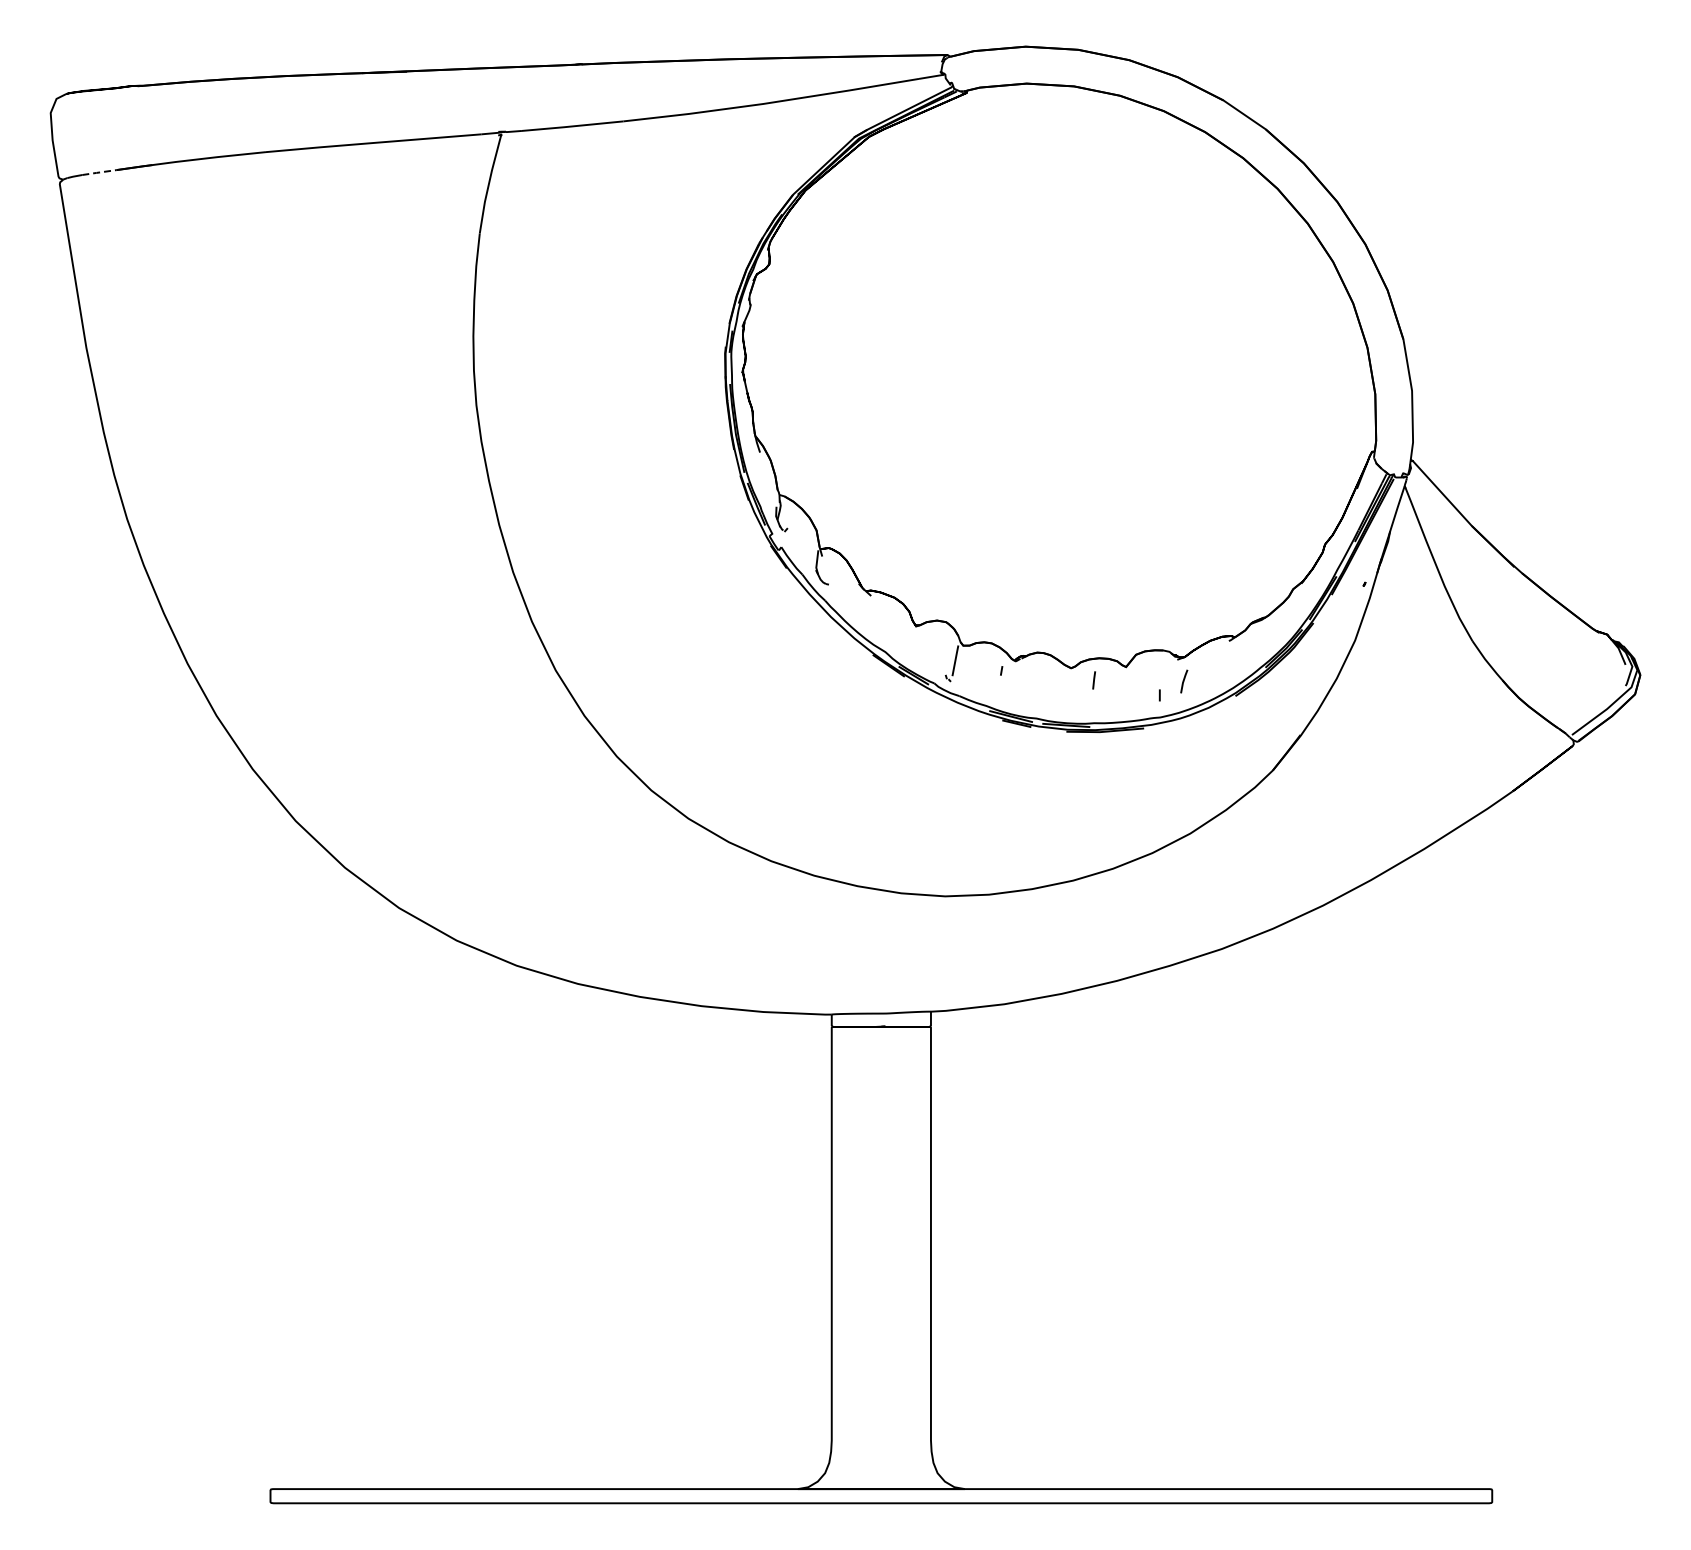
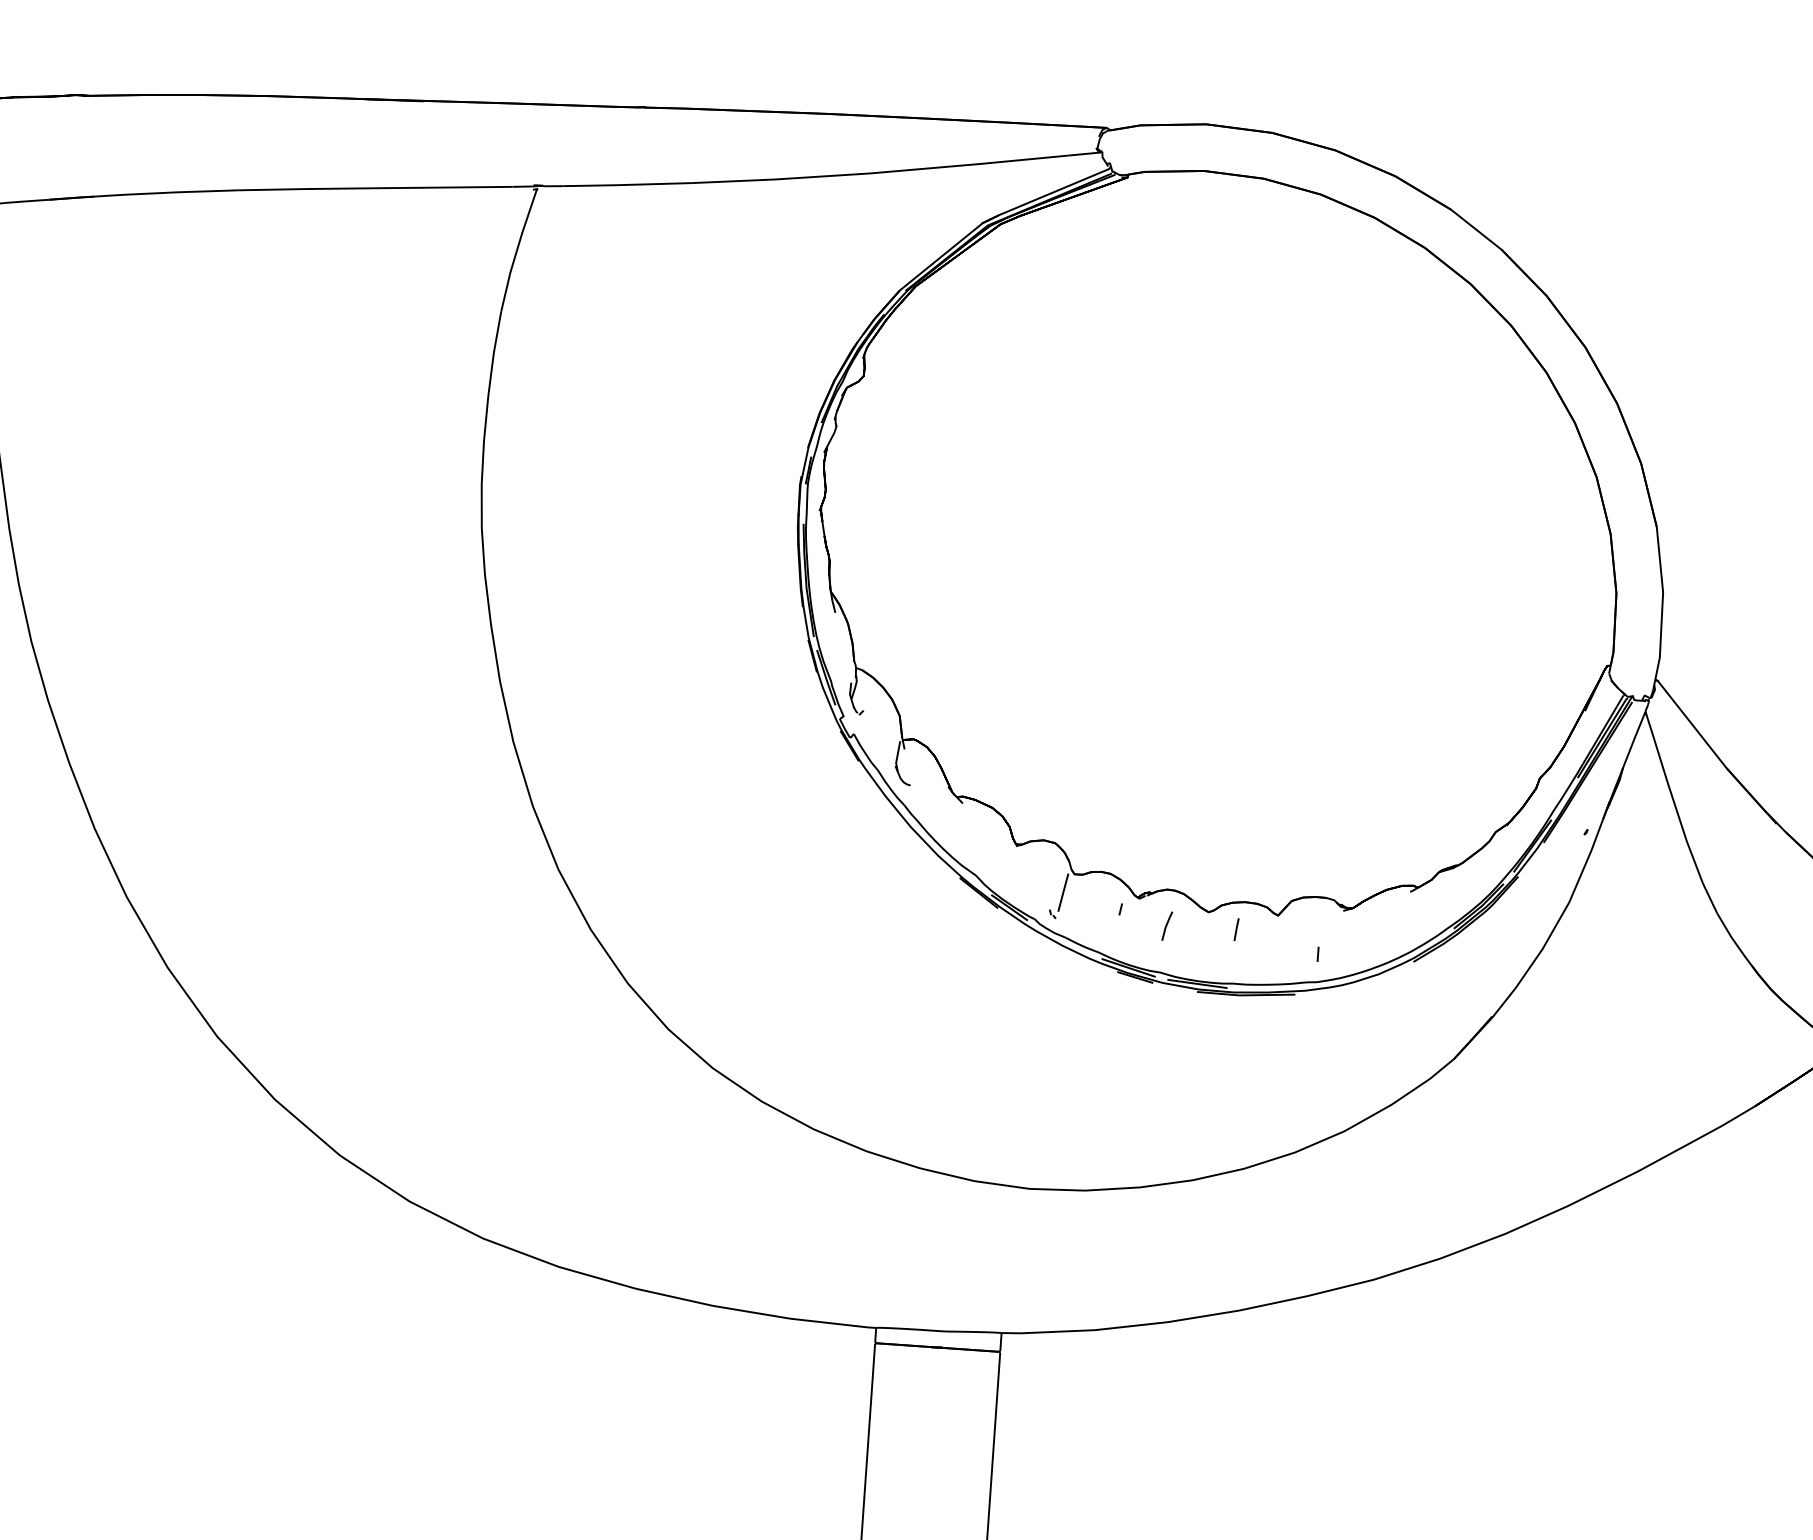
line: (99, 172) -> (26, 201), dashed -> solid
line: (1184, 681) -> (1167, 926), moved

